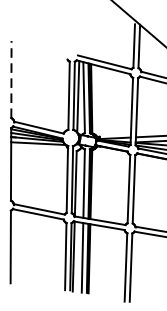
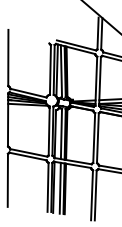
line: (11, 78) -> (8, 57), dashed -> solid

